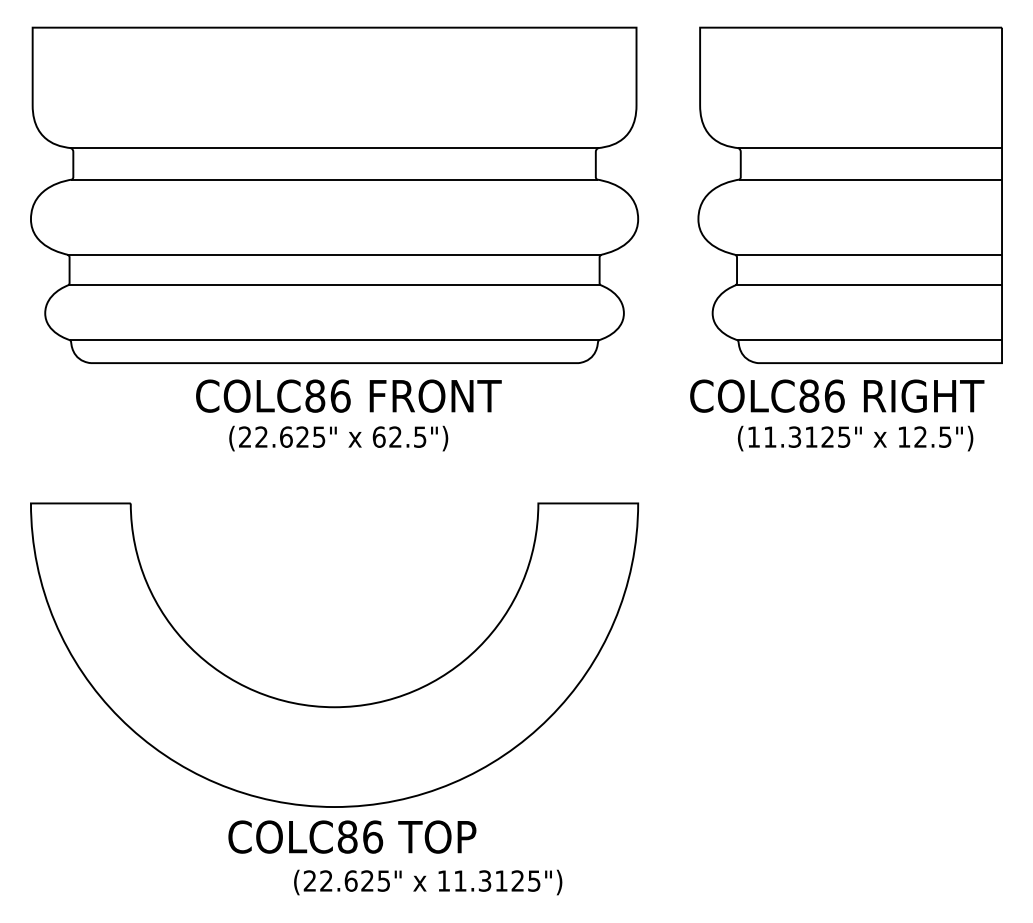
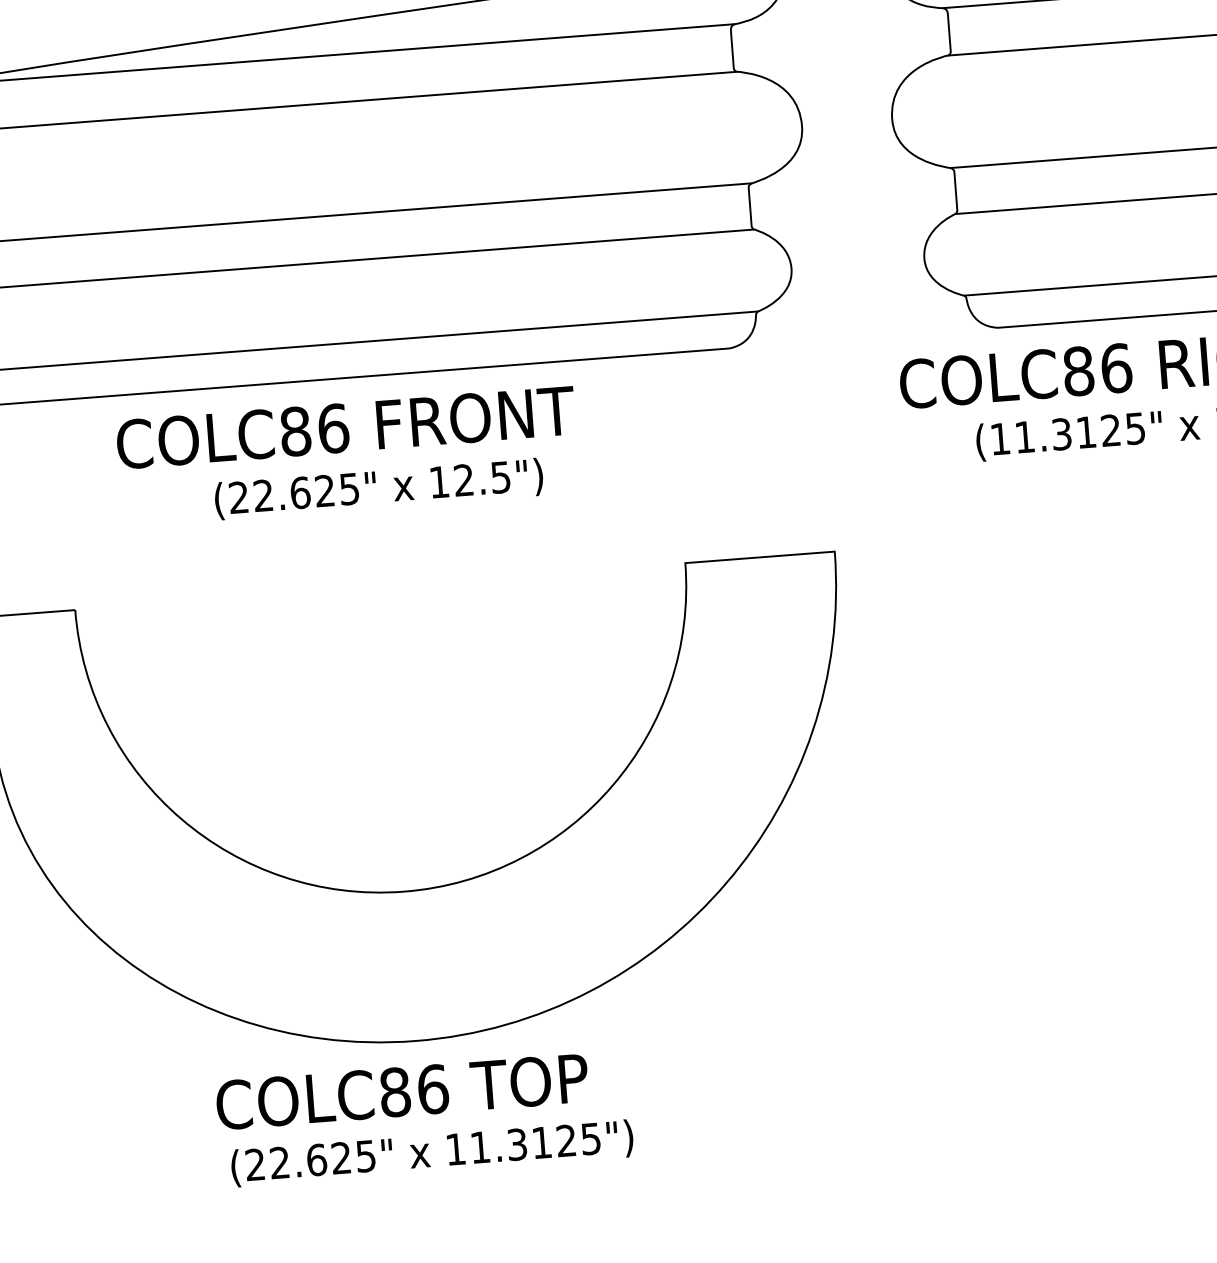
text: (348, 395) -> (345, 426), moved
text: (378, 436) -> (438, 481), 62.5") -> 12.5")
text: (352, 836) -> (402, 1090), moved
text: (428, 882) -> (432, 1153), moved

